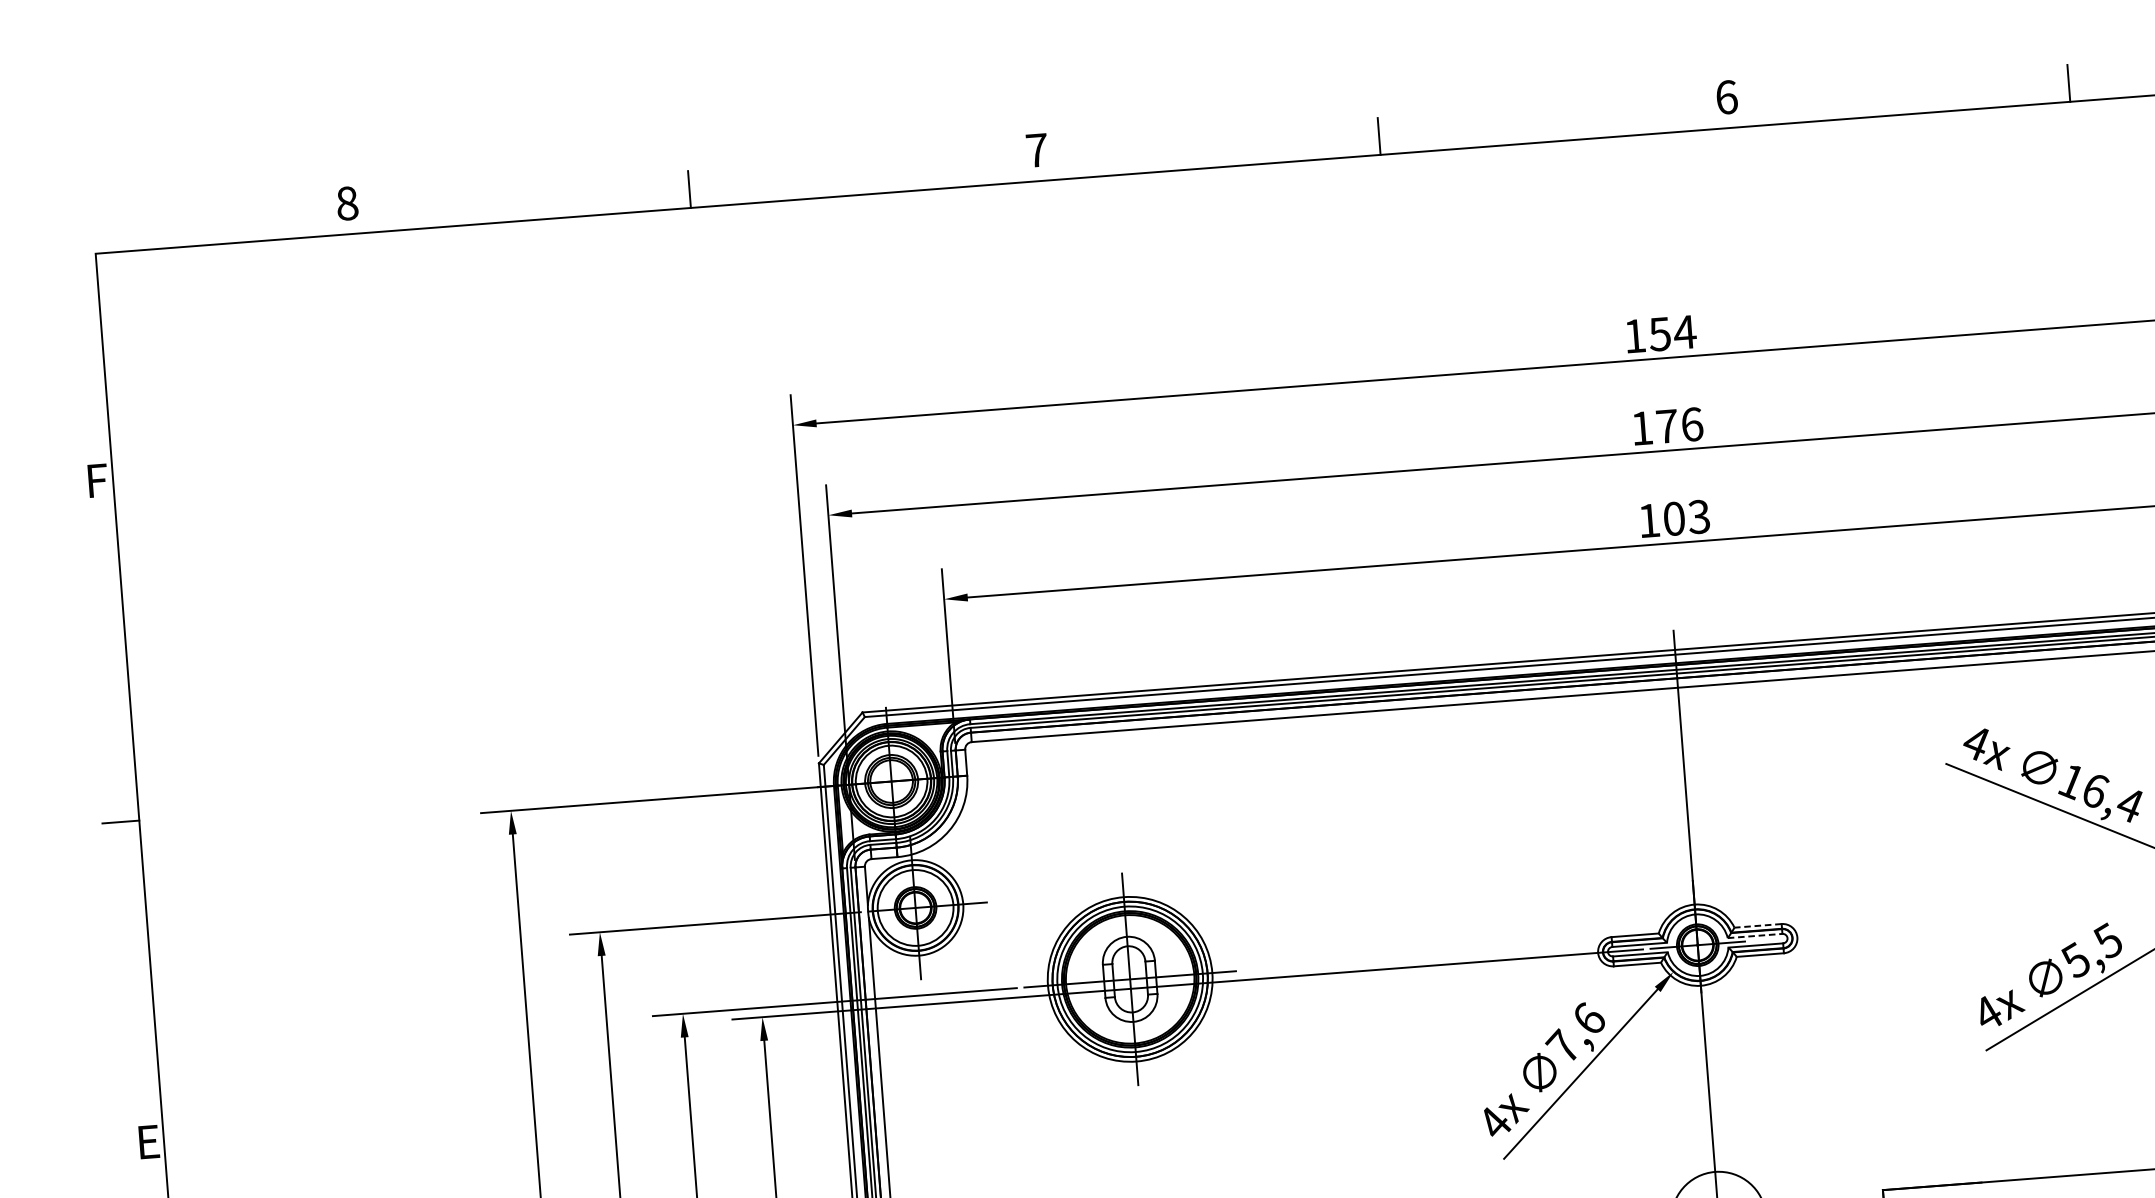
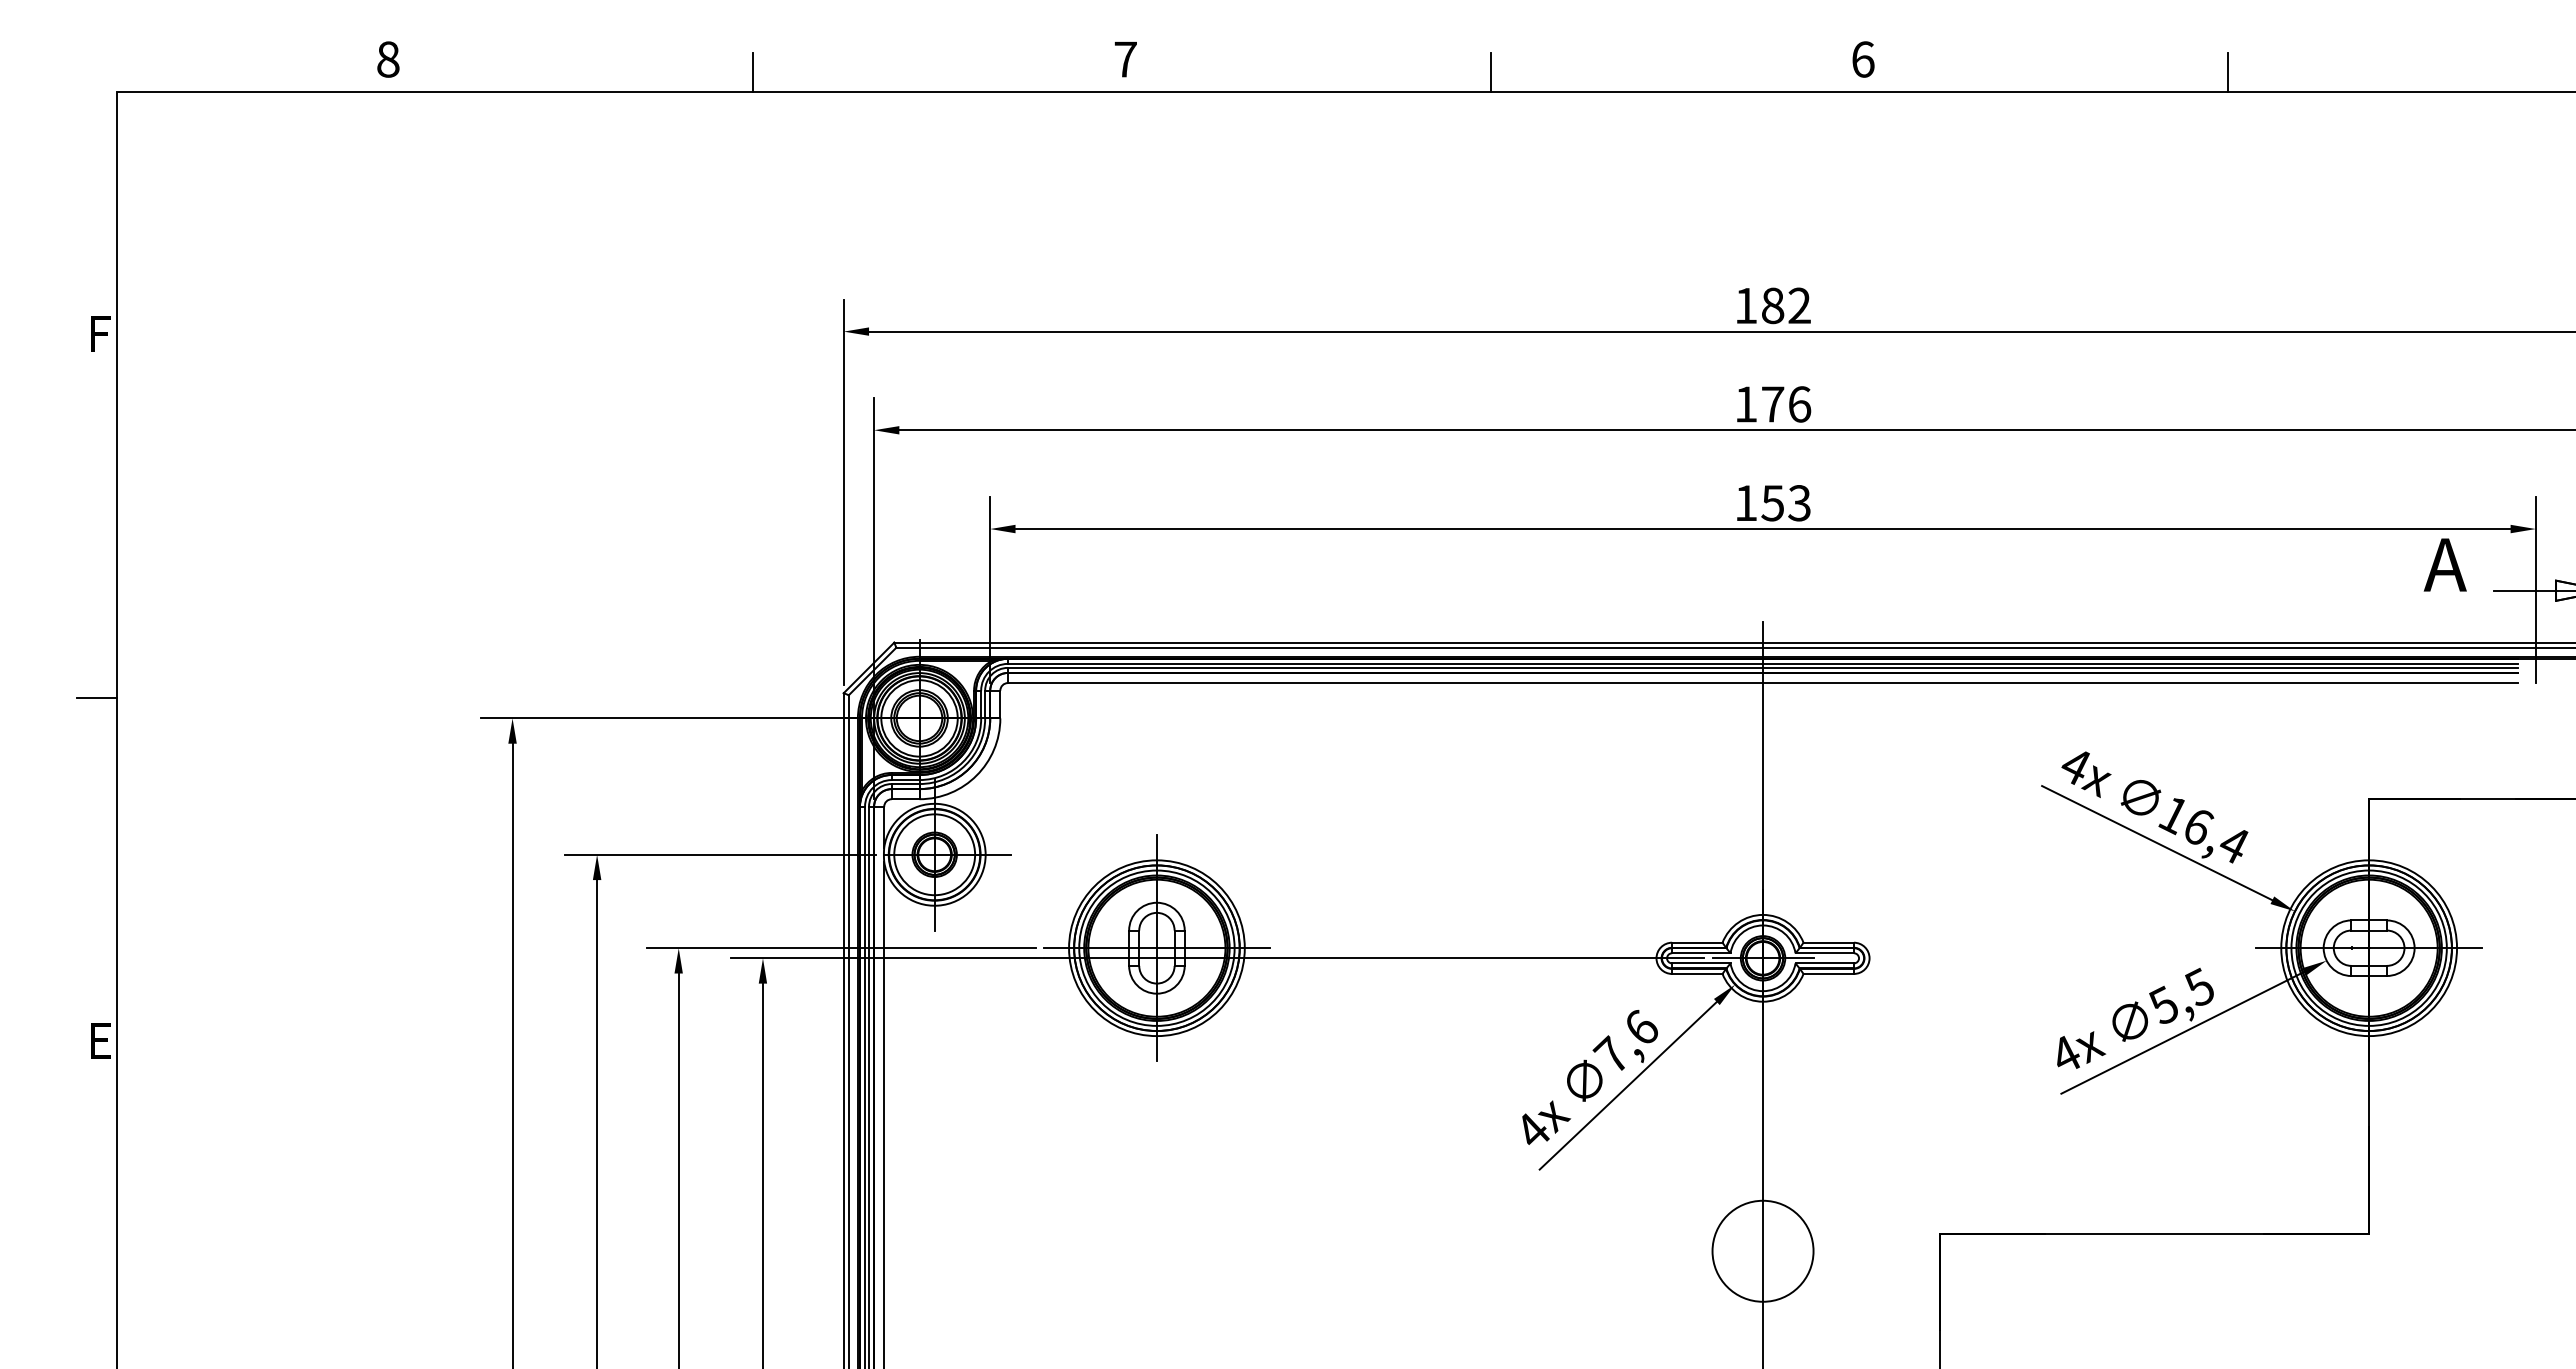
text: (1672, 332) -> (1786, 305), 154 -> 182
text: (1673, 519) -> (1772, 503), 103 -> 153
line: (1757, 925) -> (1828, 942), dashed -> solid
line: (1755, 936) -> (1825, 953), dashed -> solid

